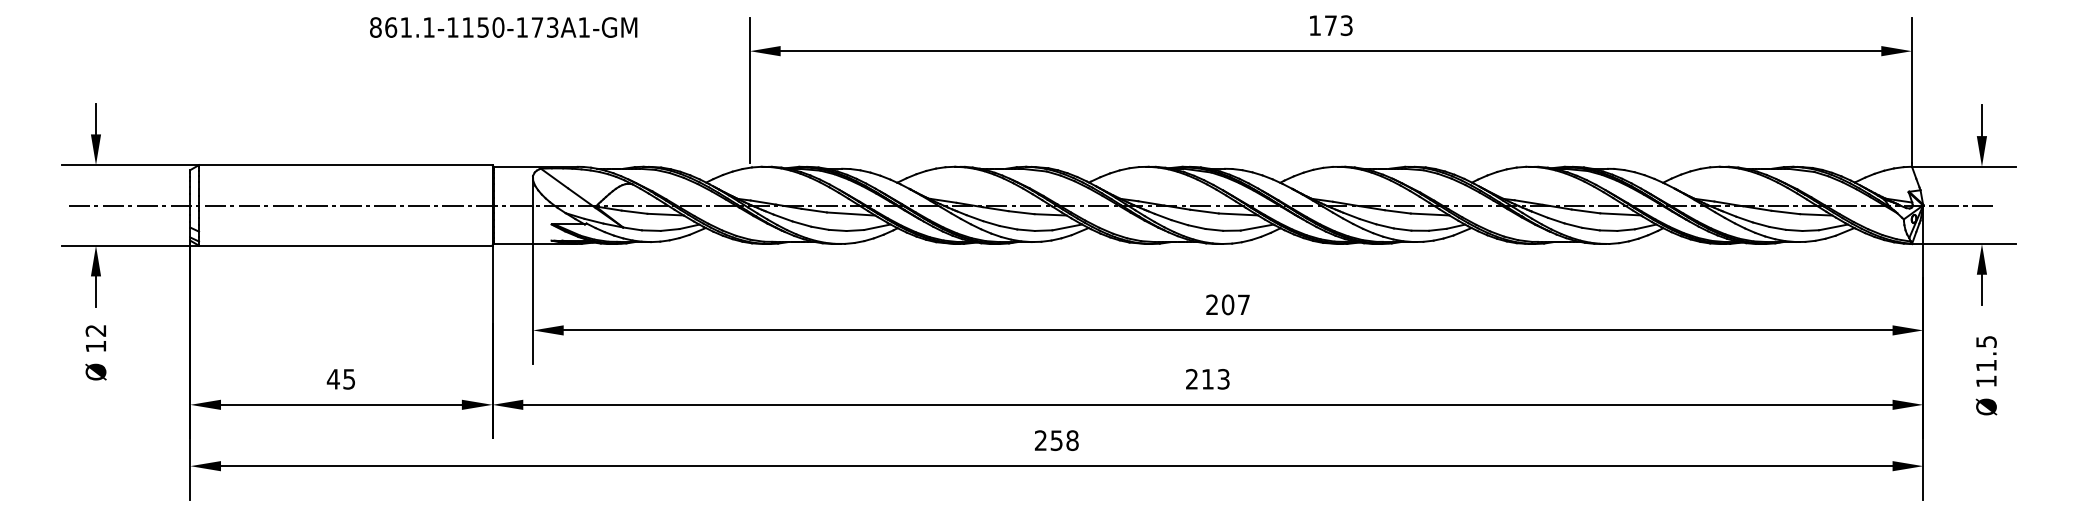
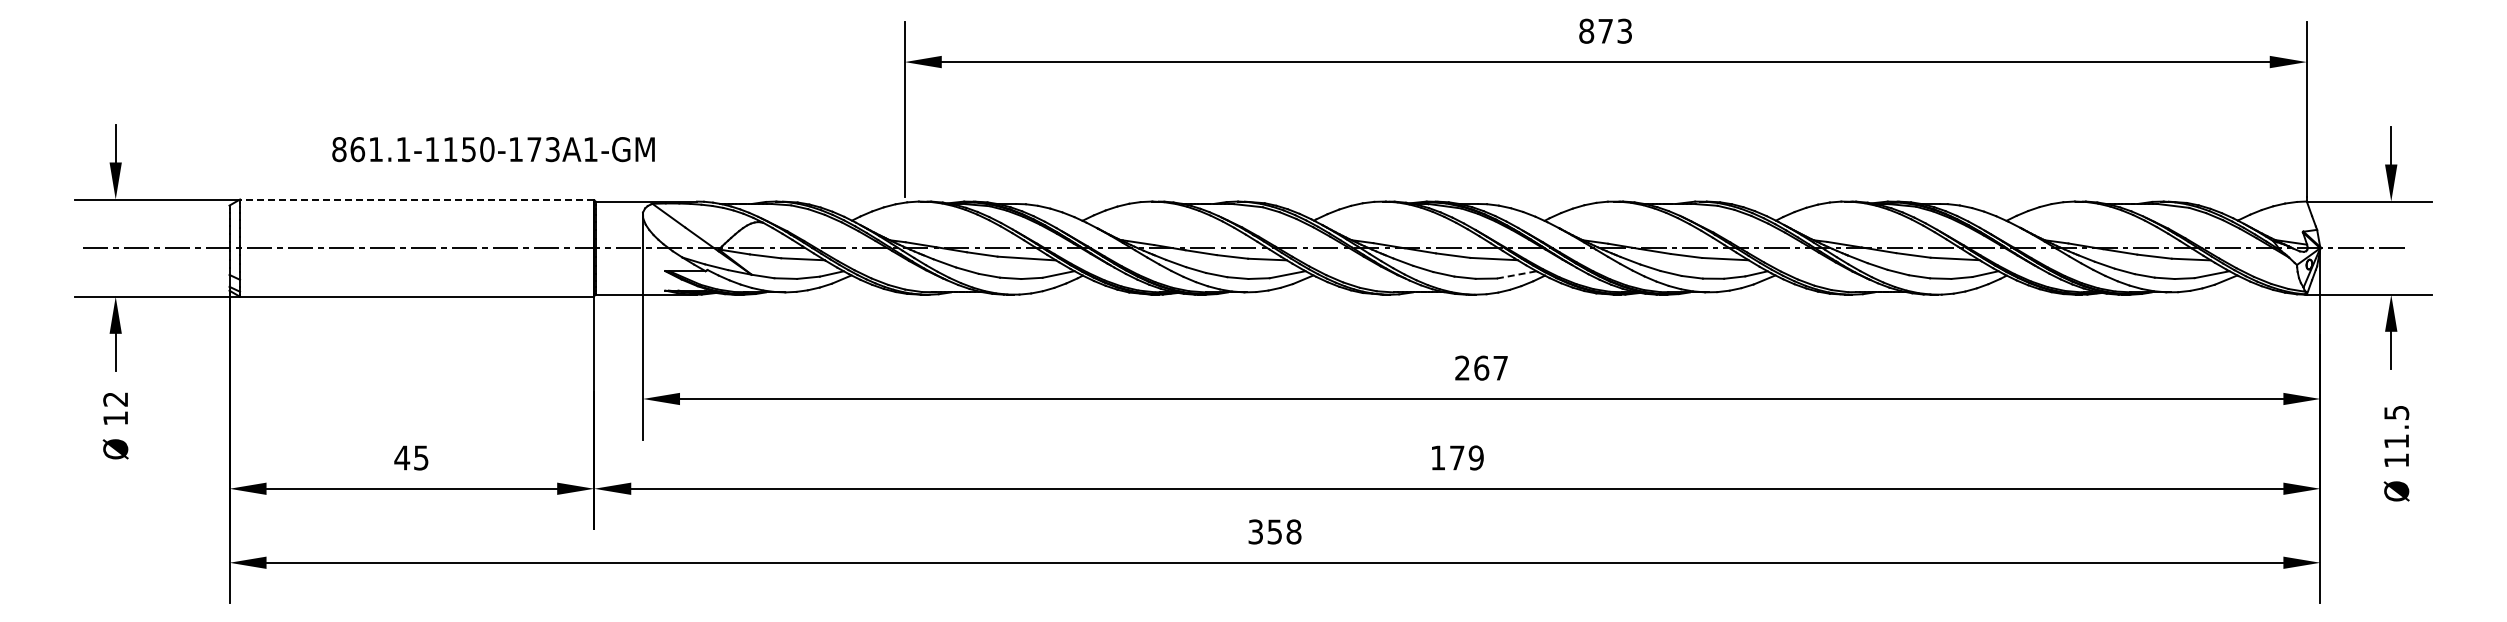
text: (1314, 25) -> (1586, 30), 173 -> 873
text: (503, 27) -> (493, 149), moved
line: (345, 165) -> (416, 199), solid -> dashed
line: (1257, 227) -> (1517, 274), solid -> dashed
text: (1227, 304) -> (1481, 367), 207 -> 267
text: (1207, 378) -> (1456, 457), 213 -> 179
text: (1040, 440) -> (1255, 531), 258 -> 358

